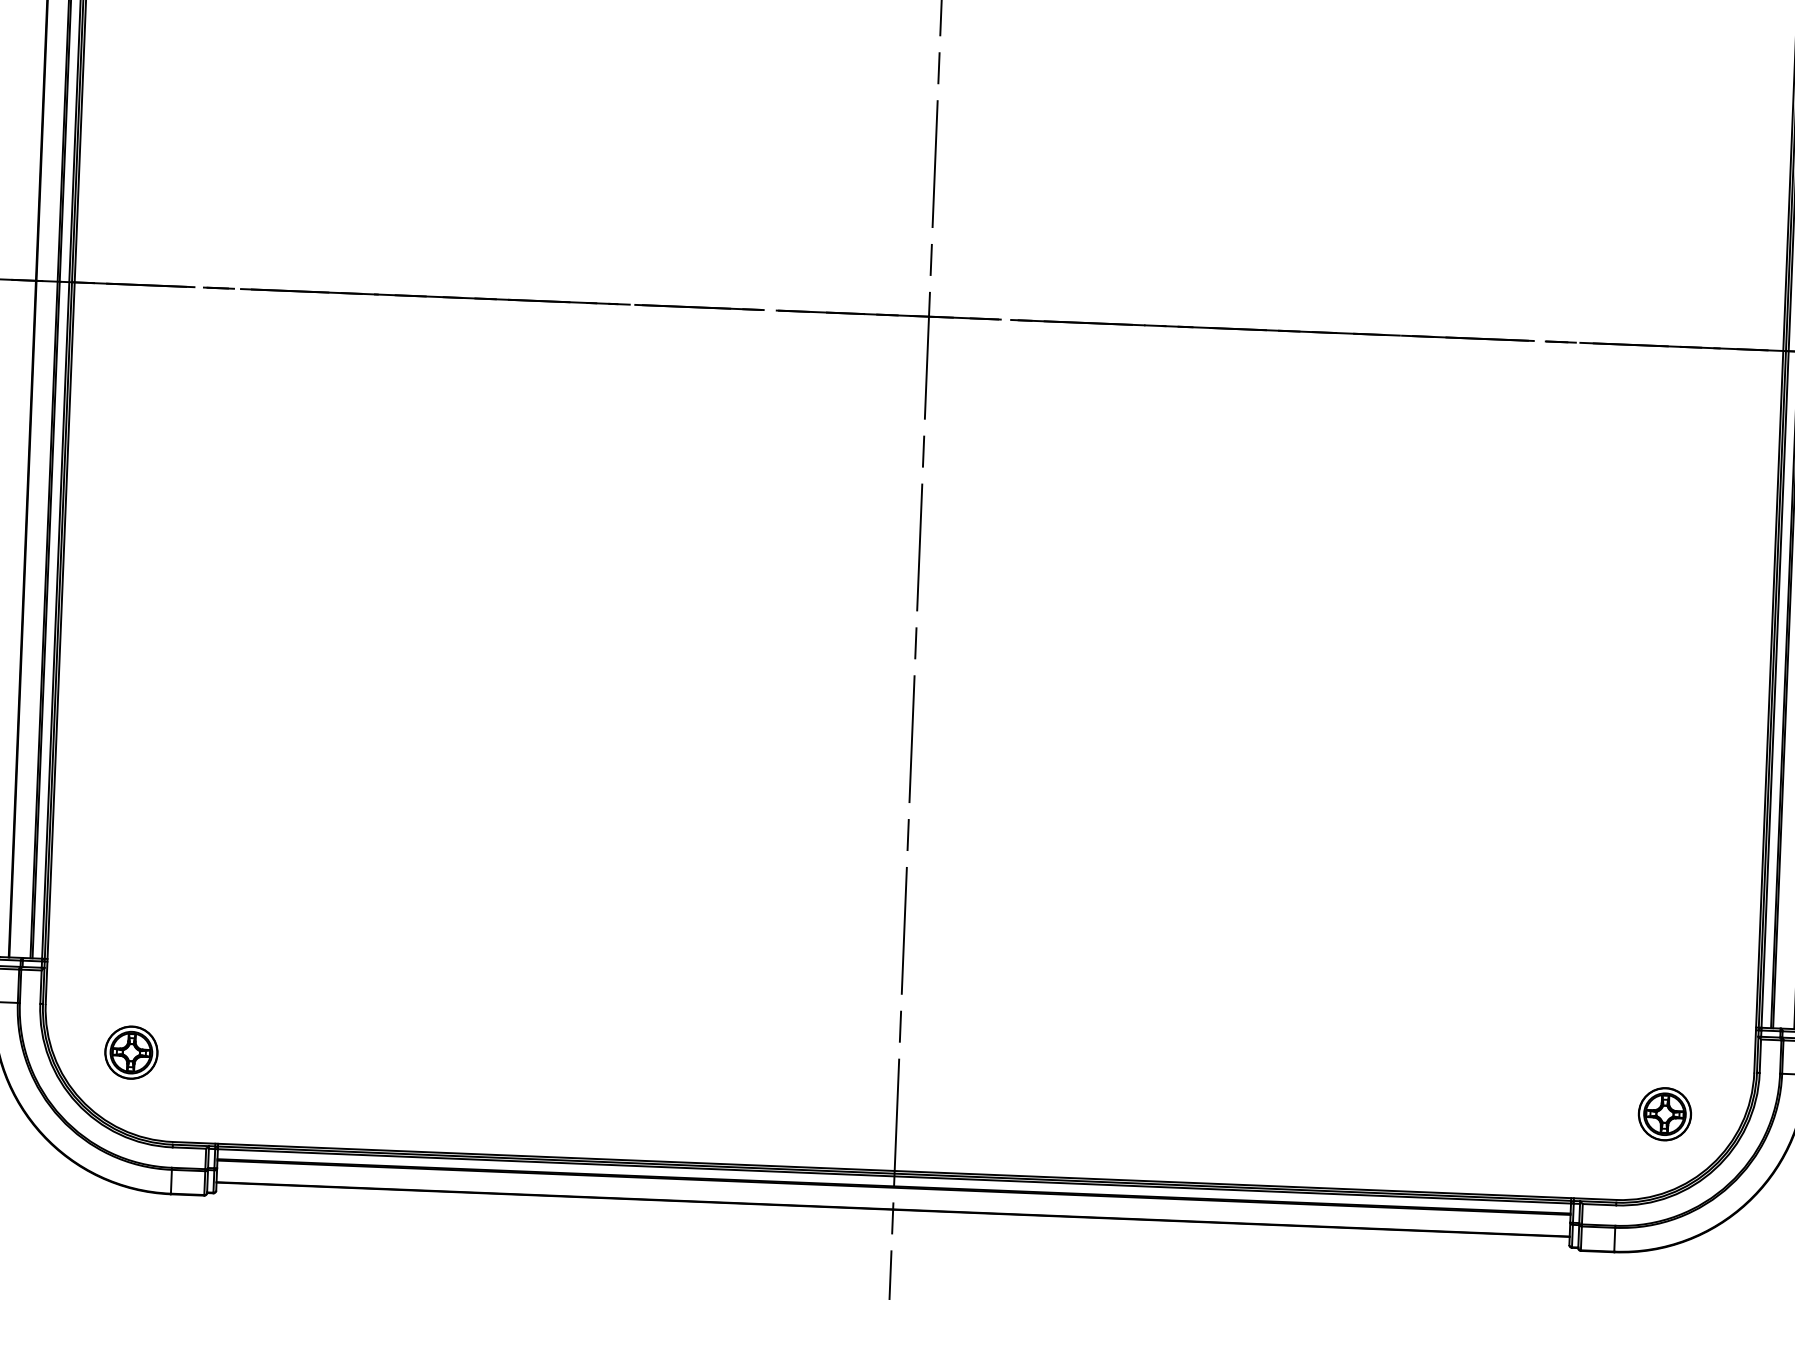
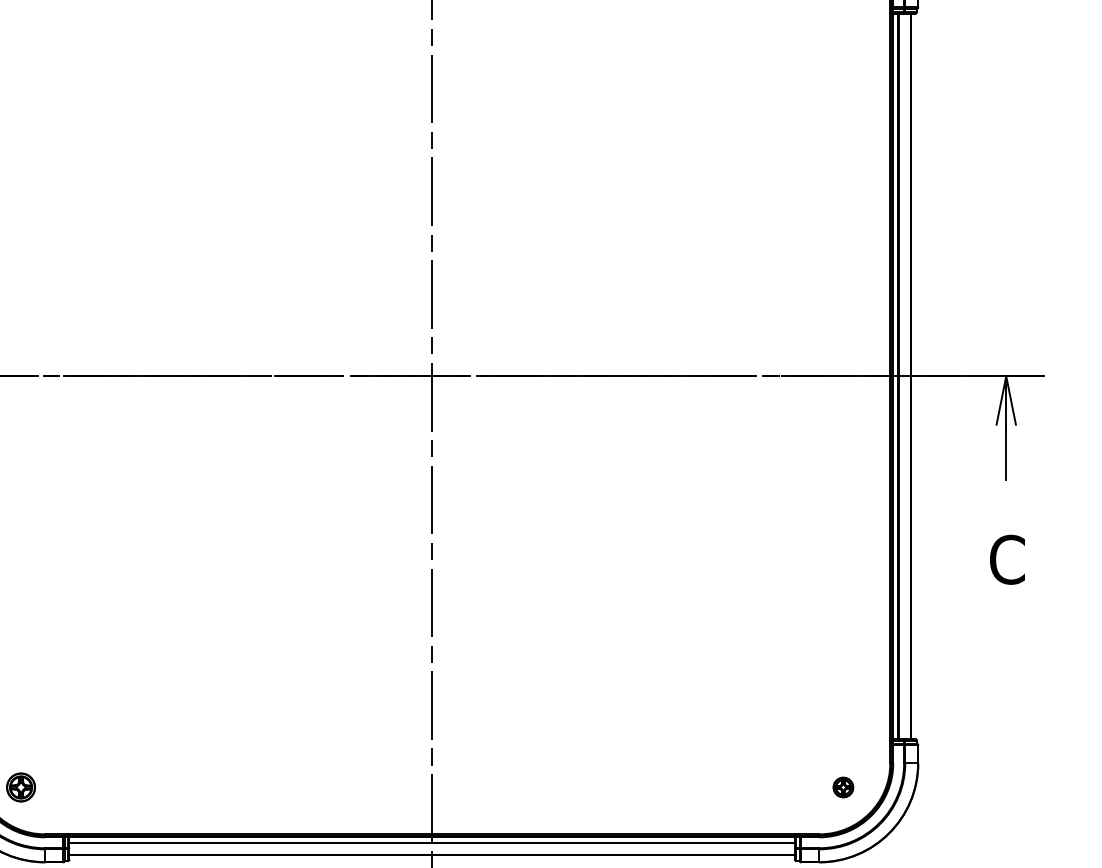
part: (1665, 1114) -> (843, 787), size x0.7

